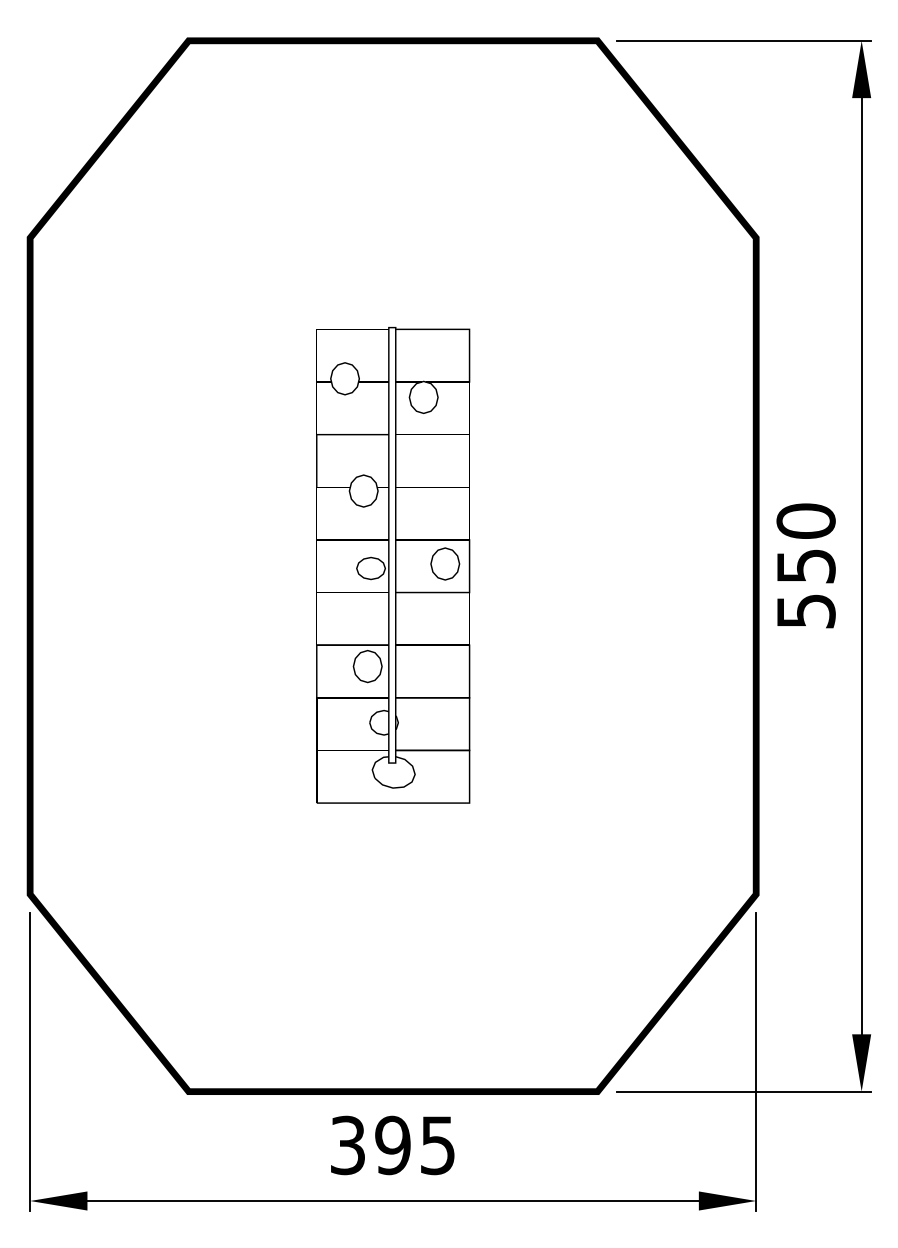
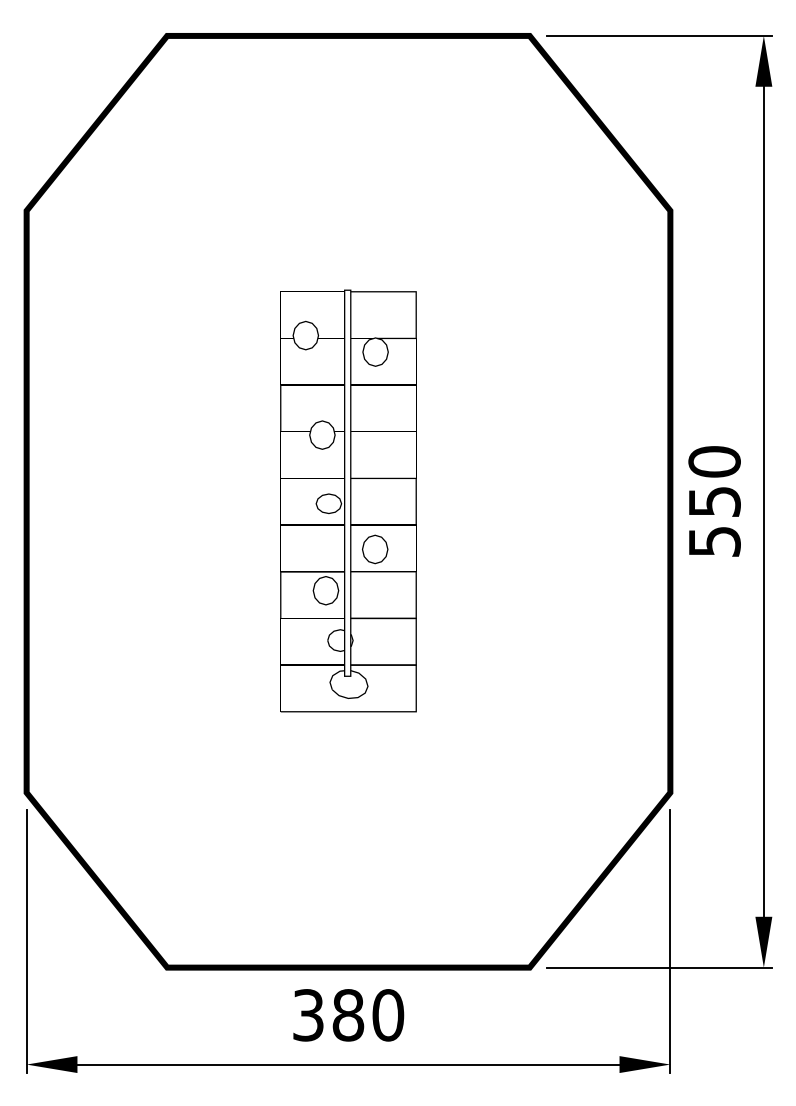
part: (445, 563) -> (375, 549), moved
text: (415, 1145) -> (368, 1015), 395 -> 380

